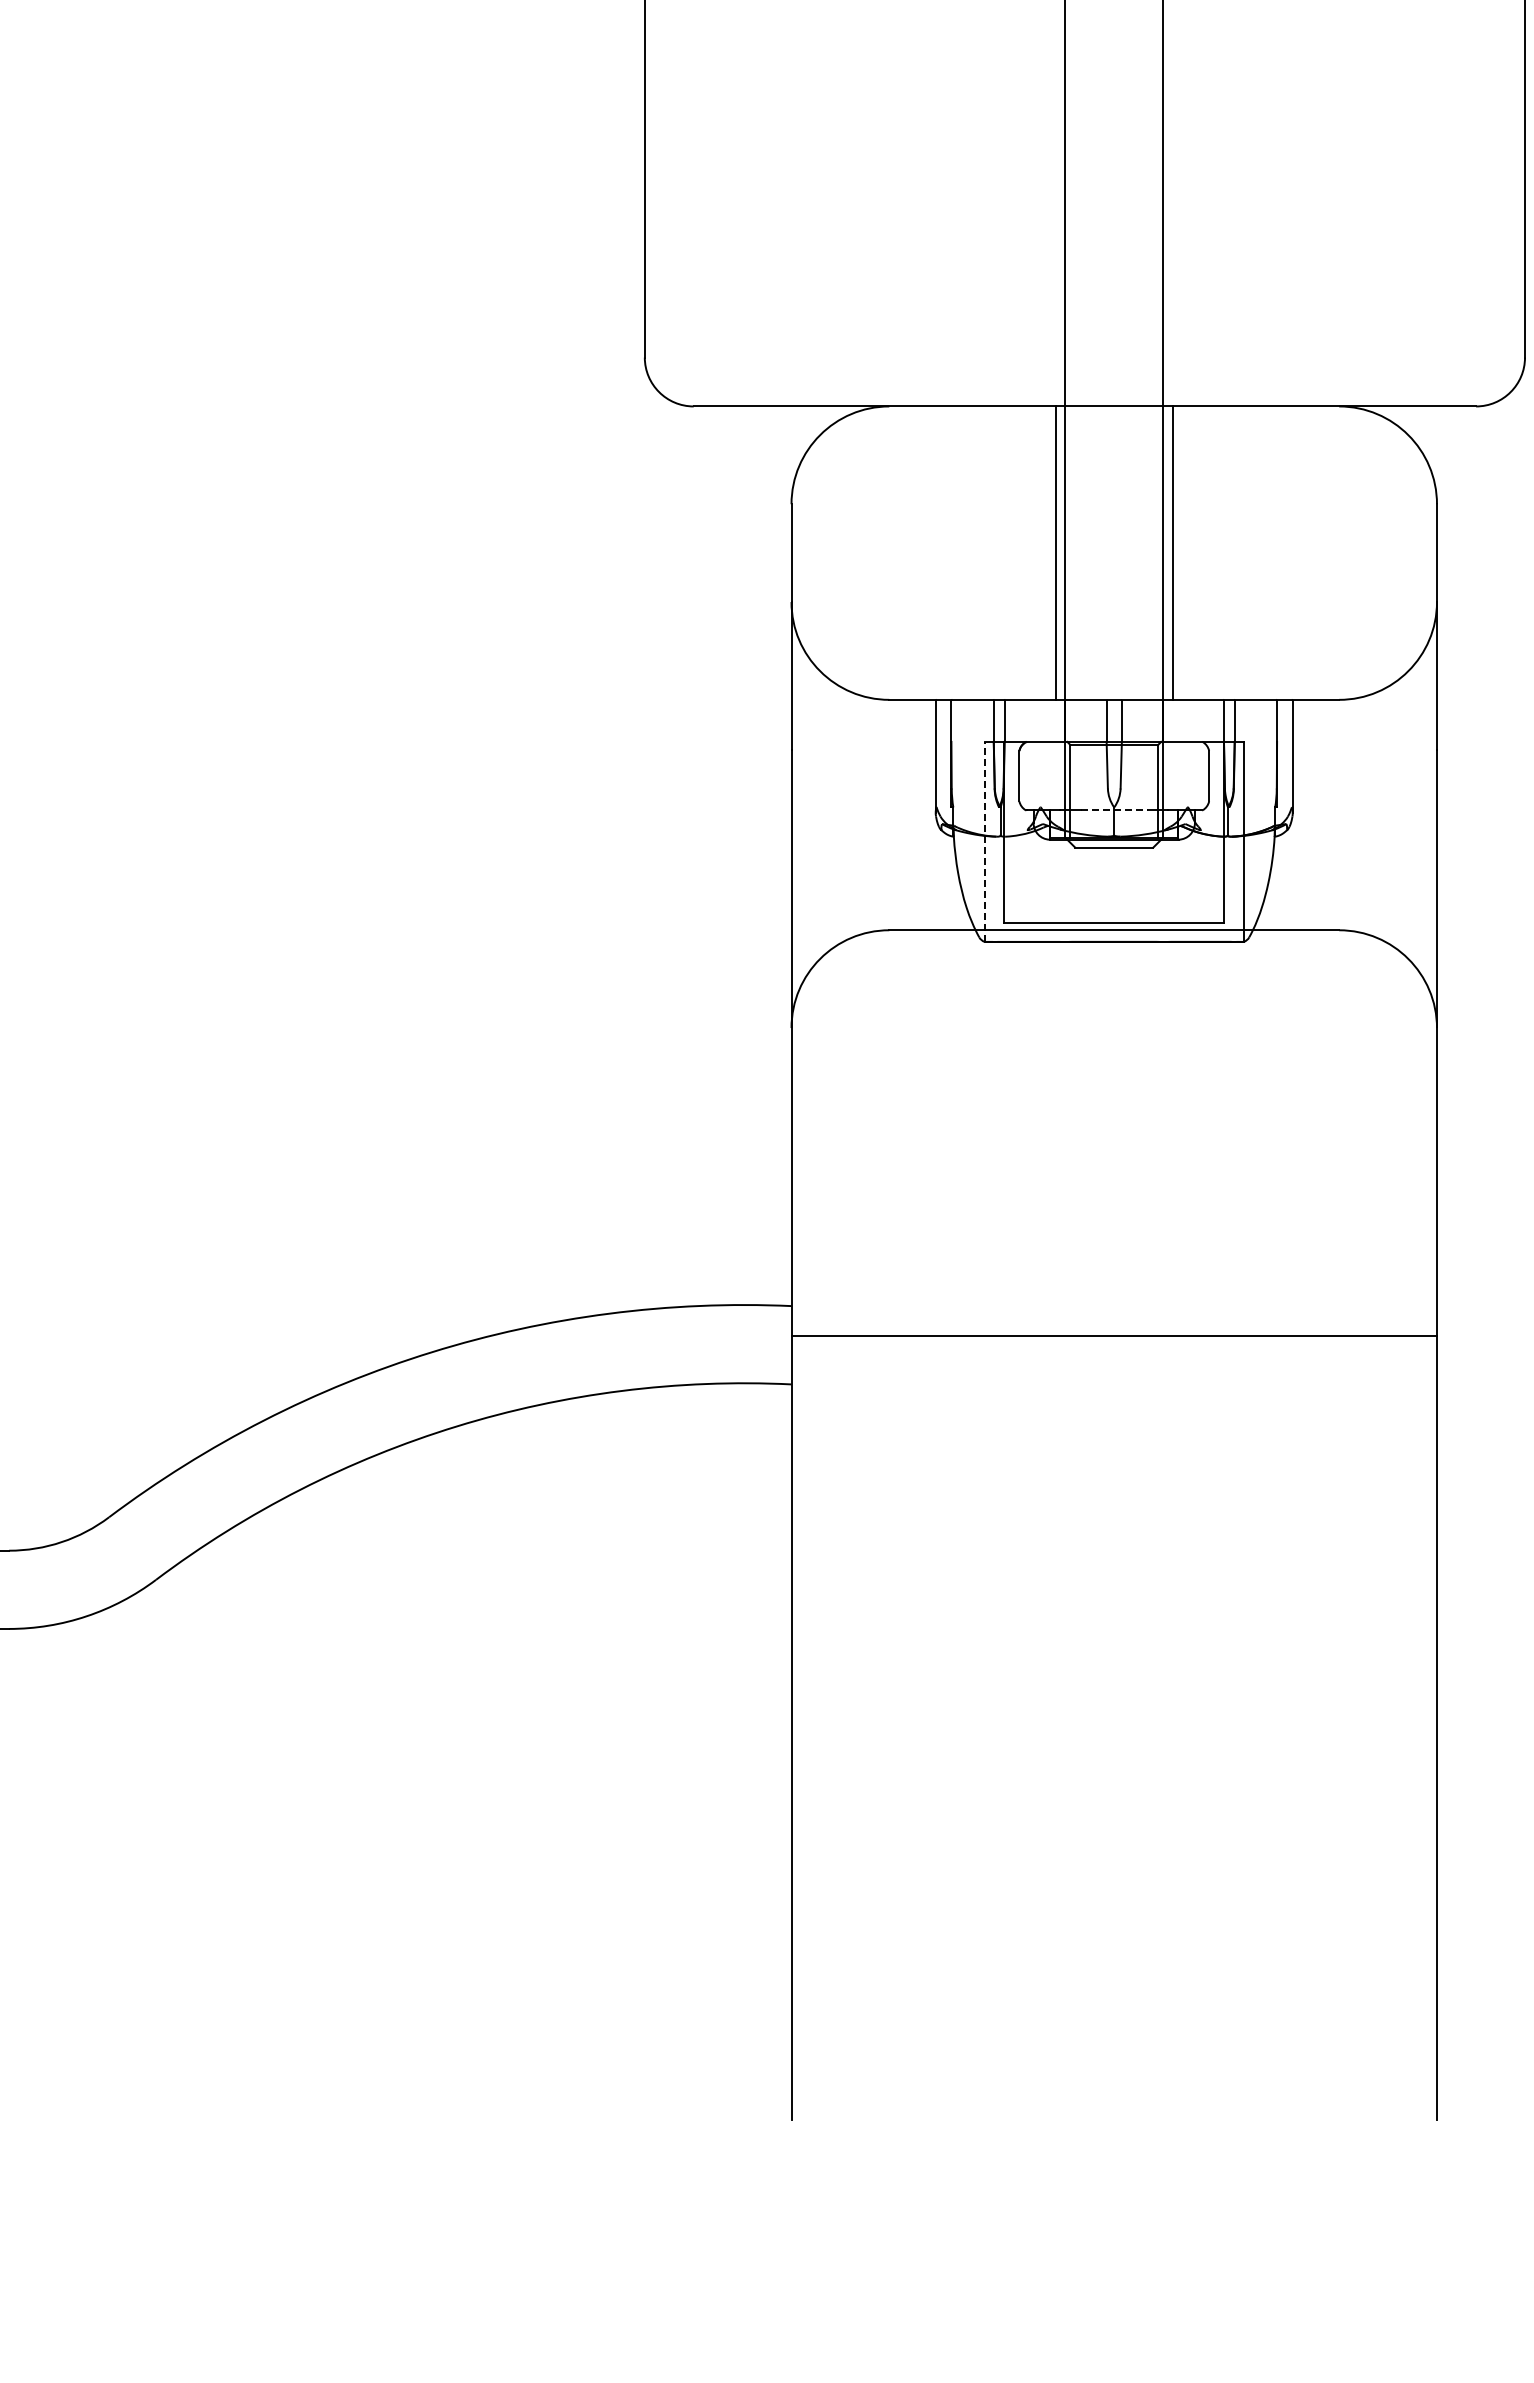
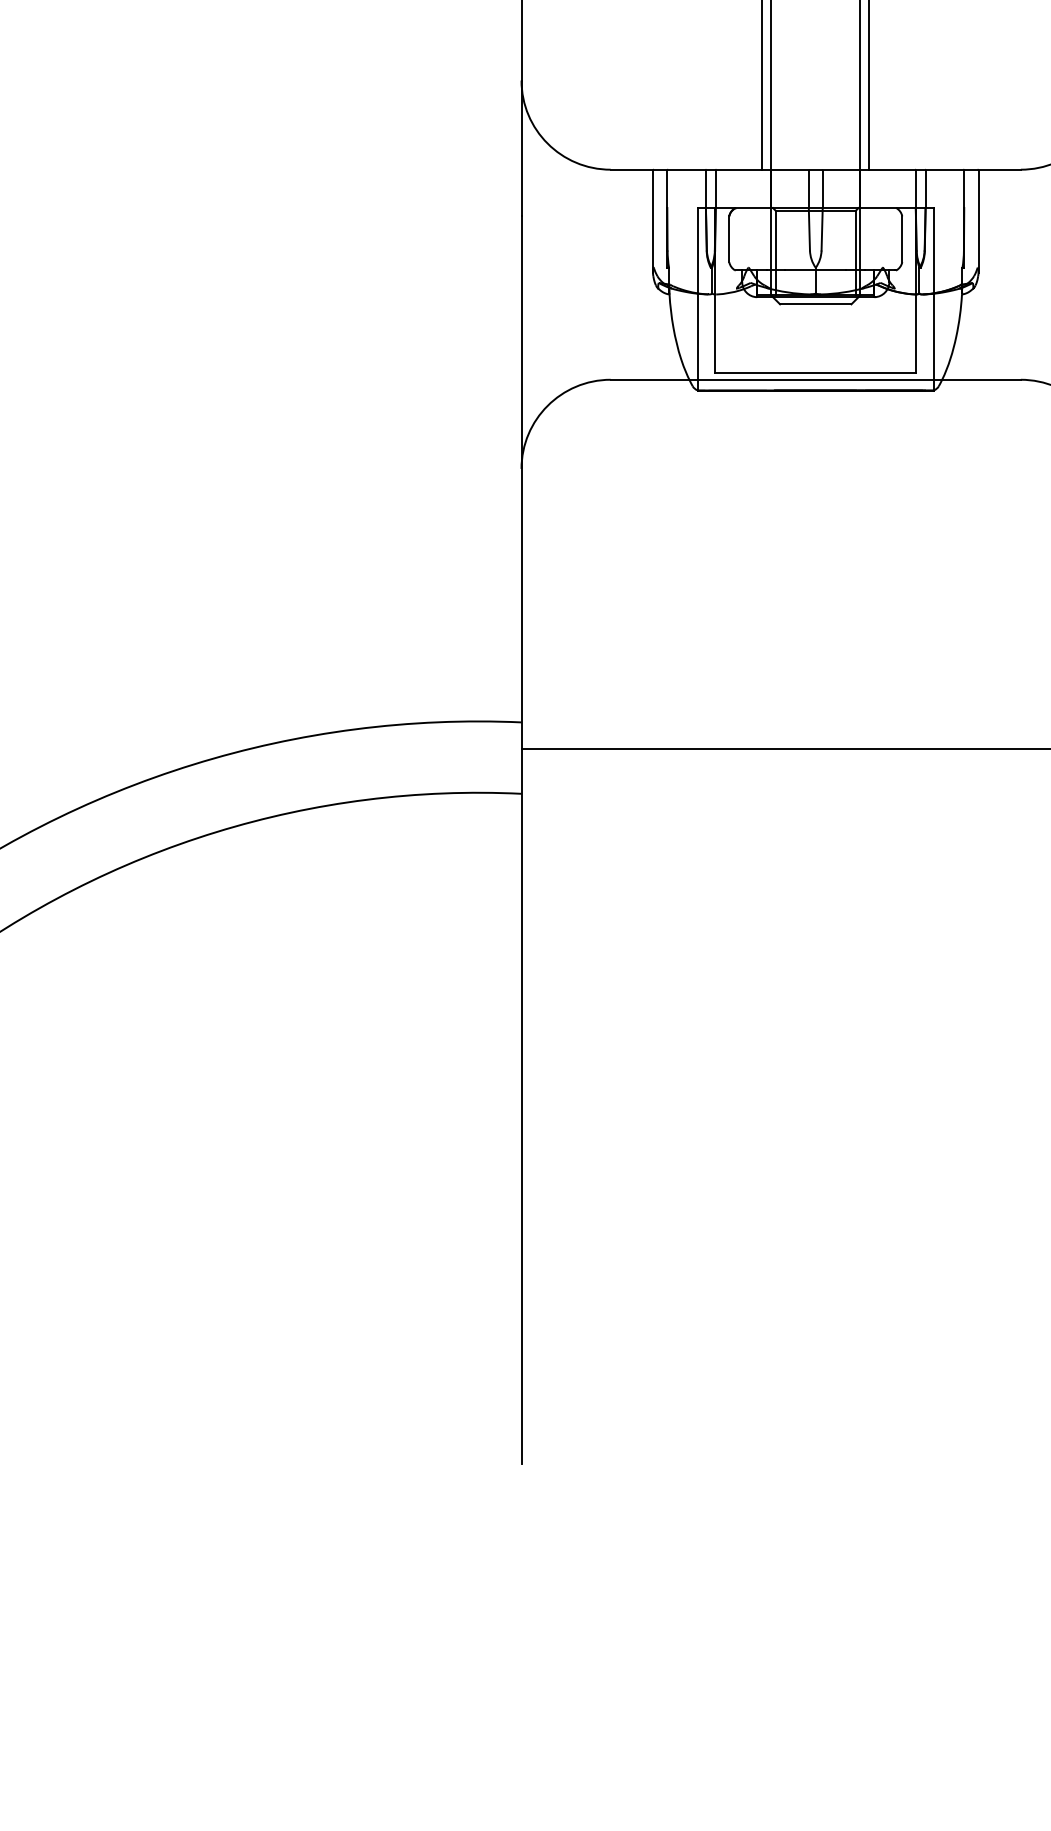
line: (1114, 810) -> (815, 270), dashed -> solid
line: (984, 841) -> (697, 298), dashed -> solid

